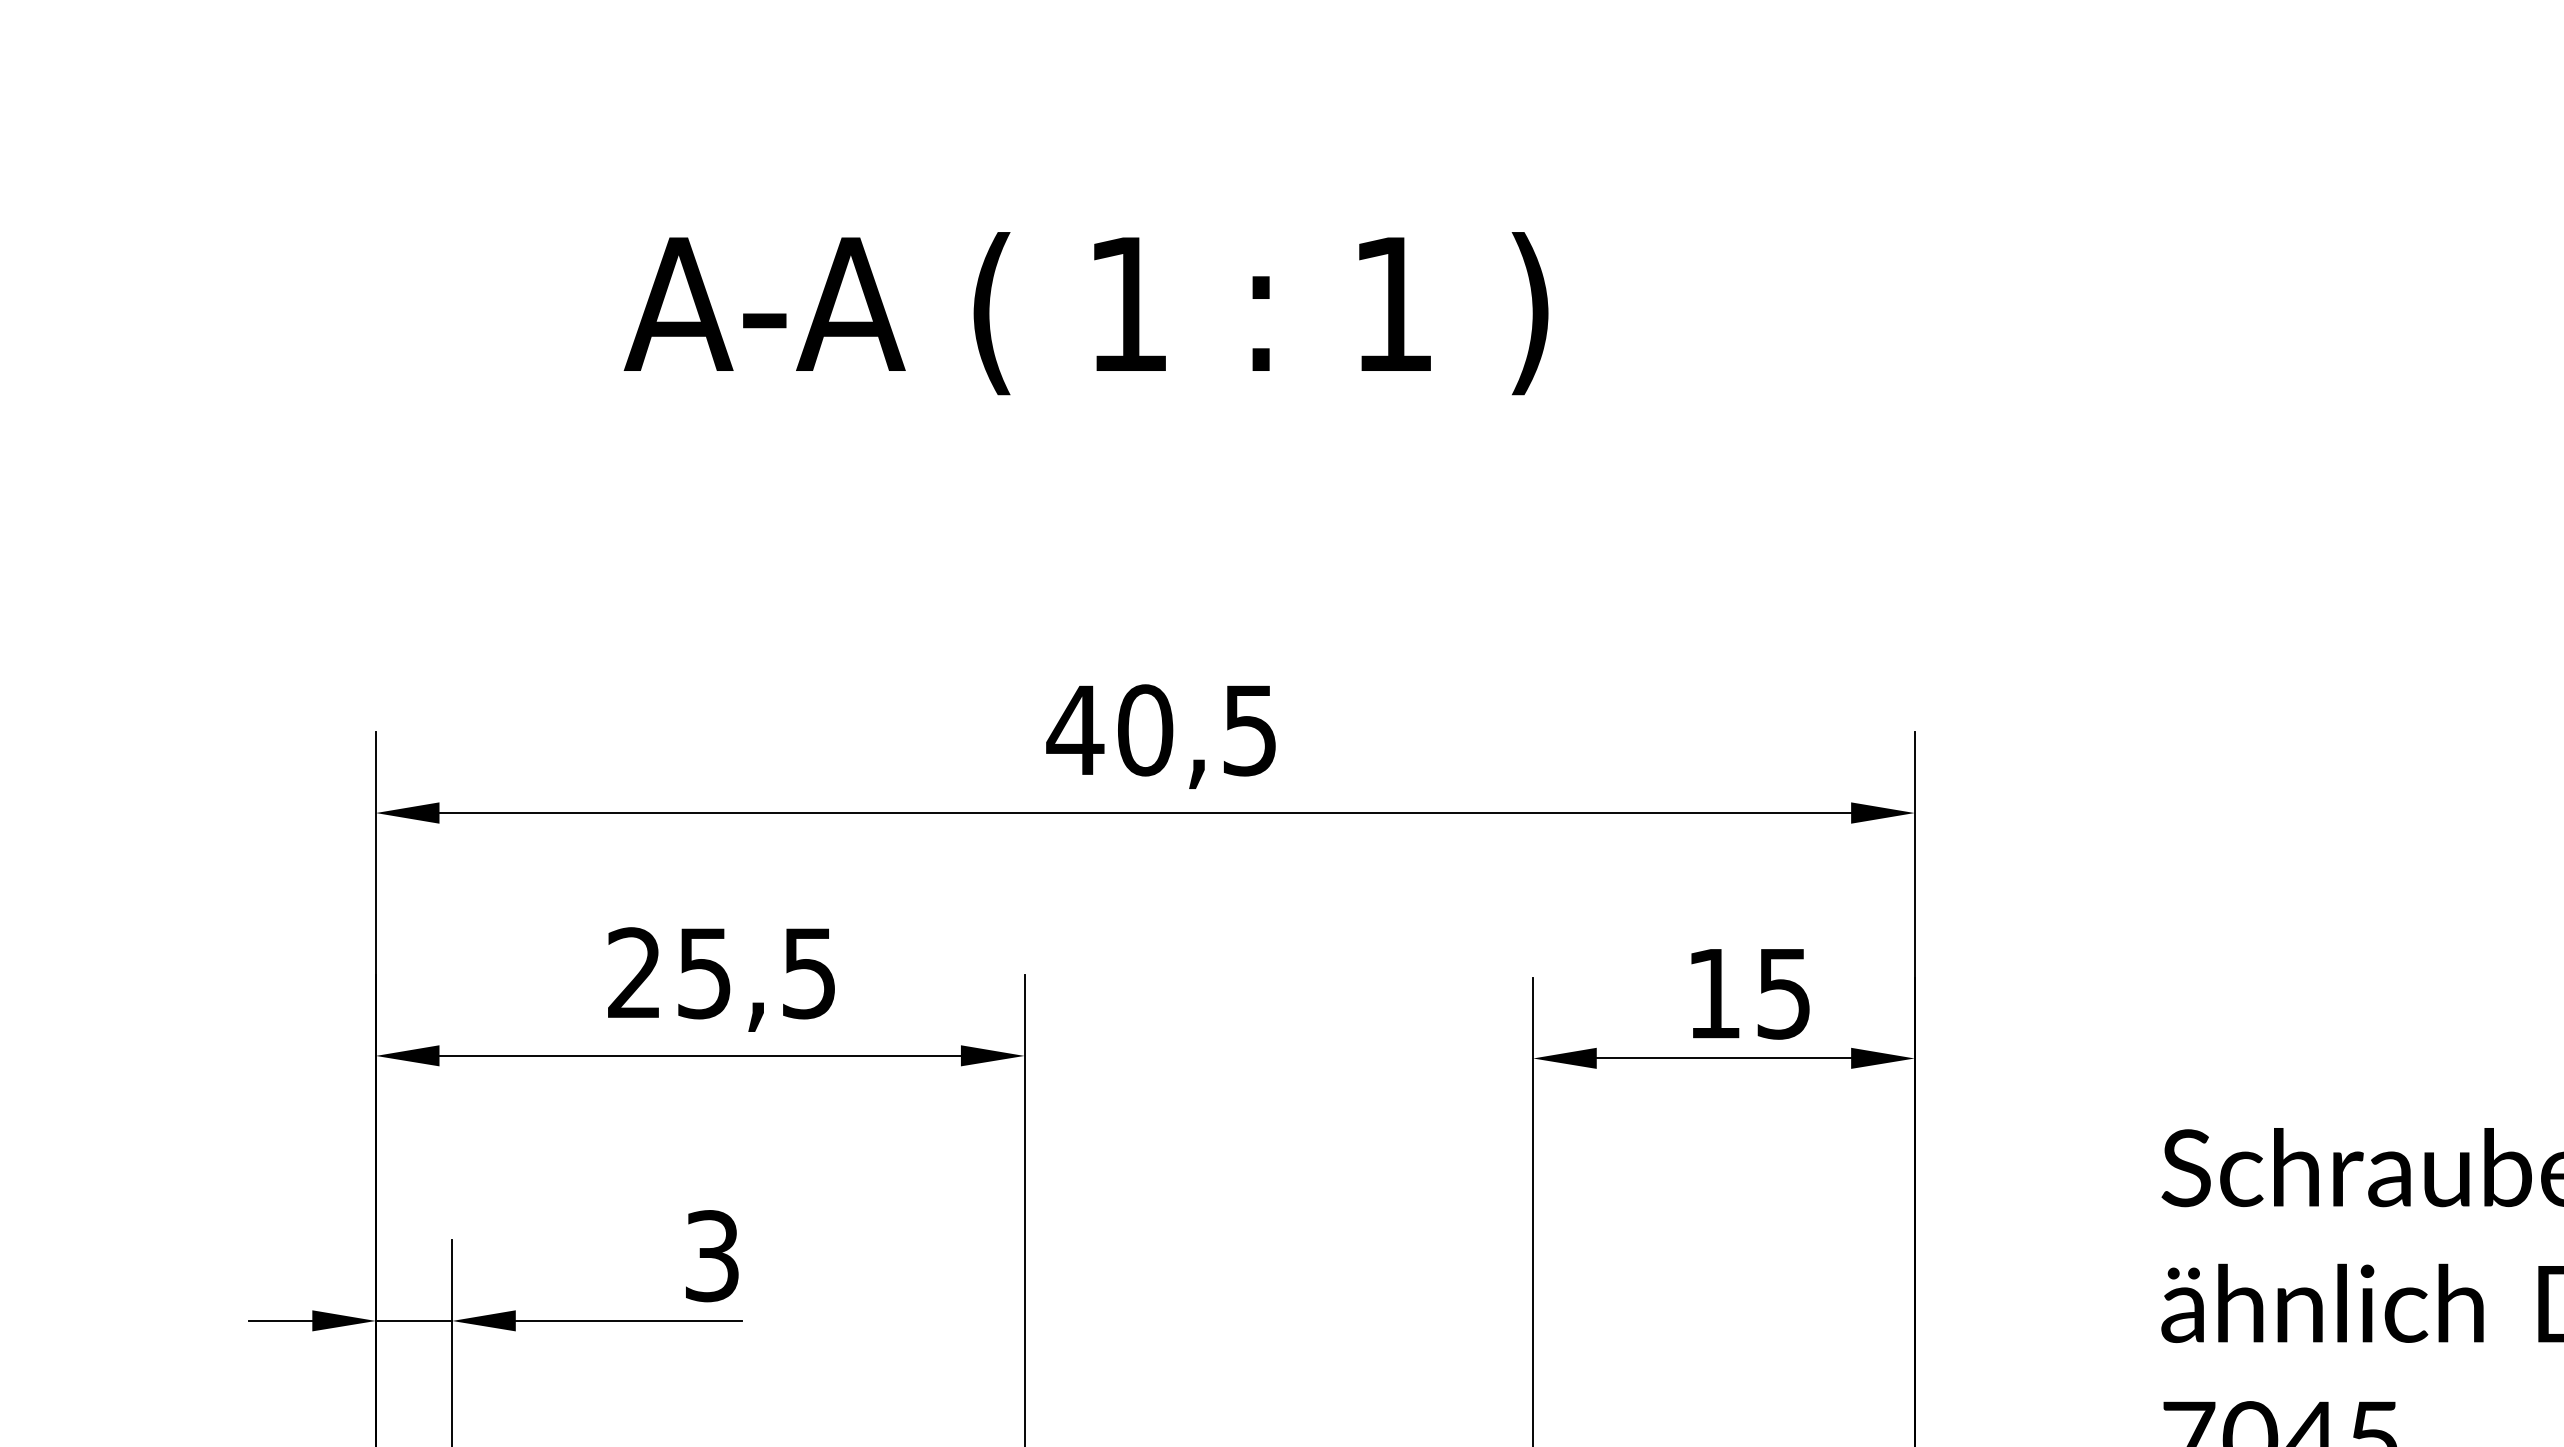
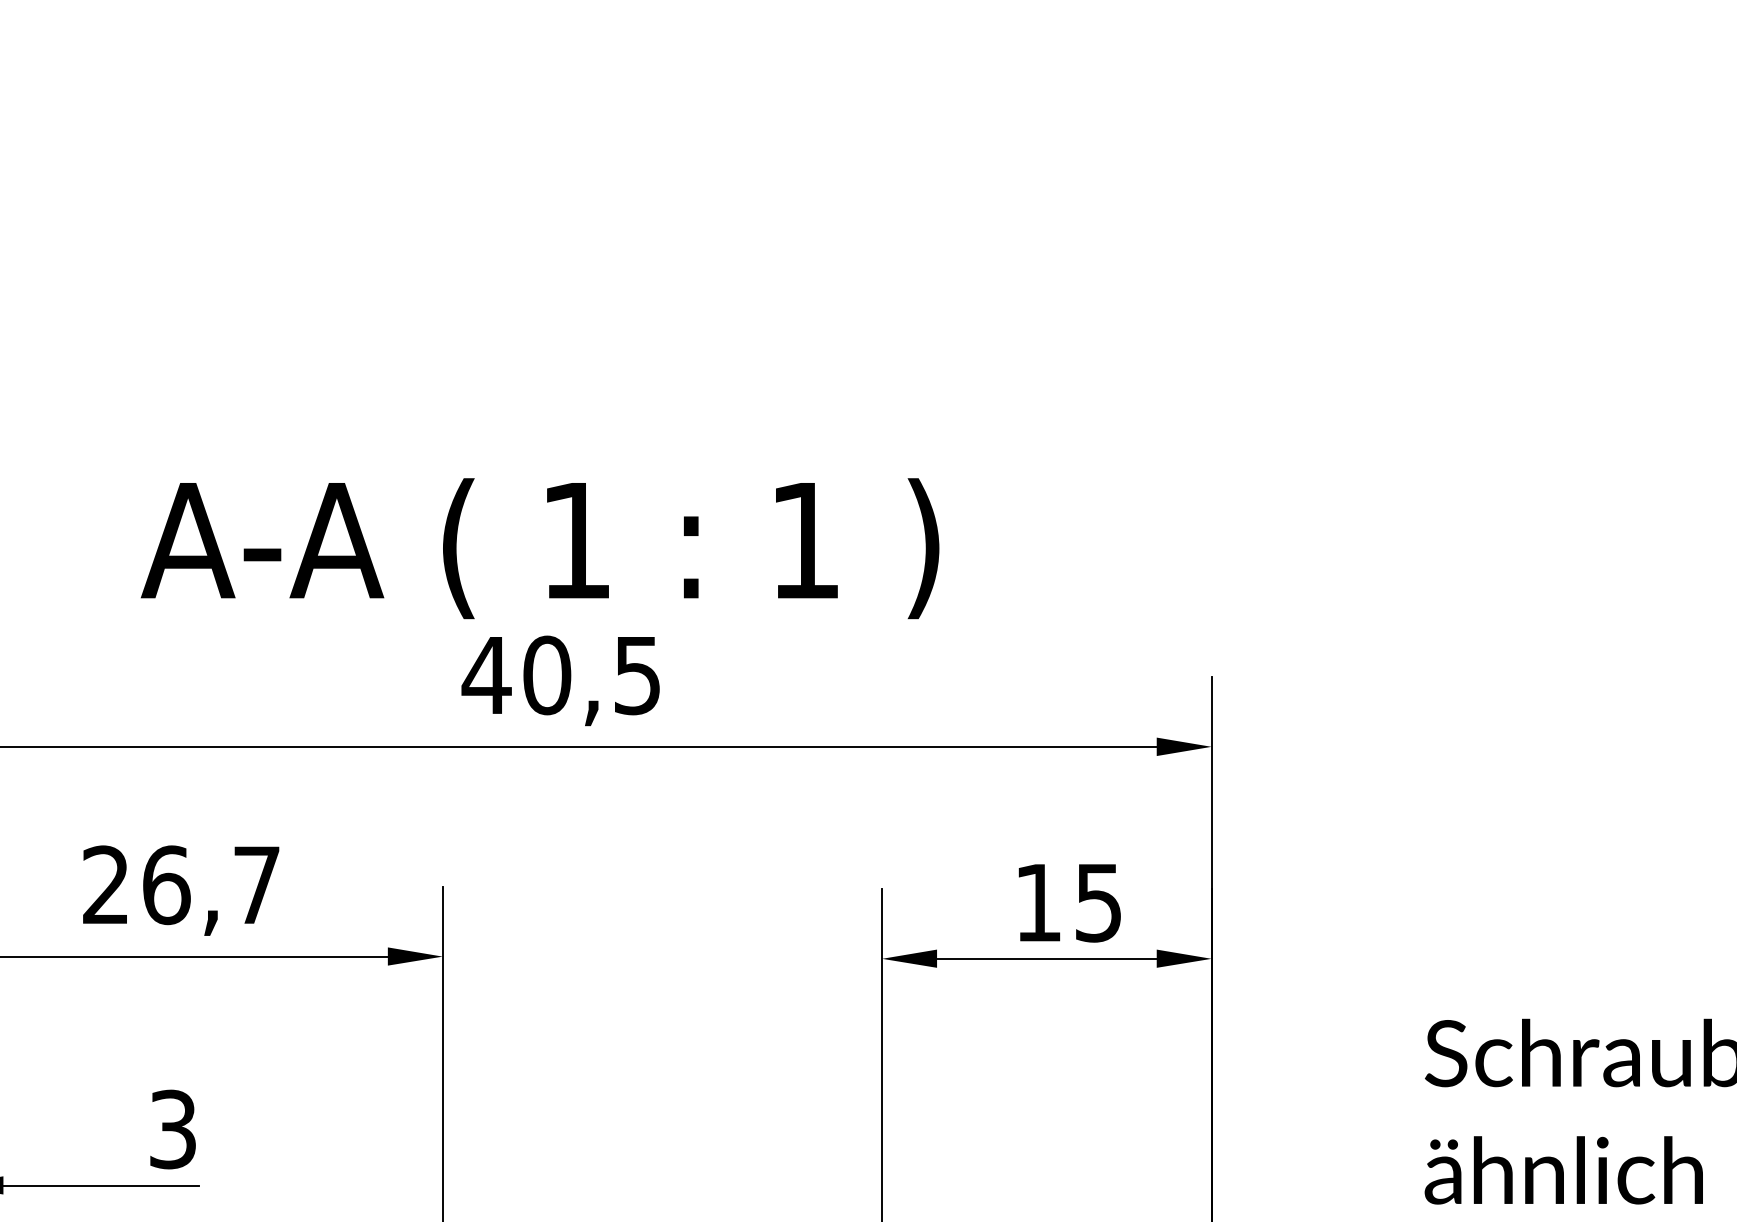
text: (1085, 313) -> (539, 548), moved
text: (756, 973) -> (211, 885), 25,5 -> 26,7

